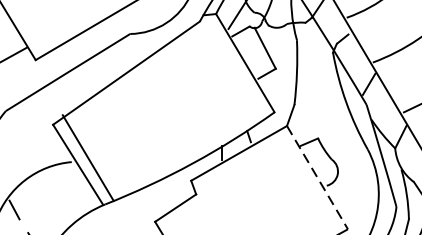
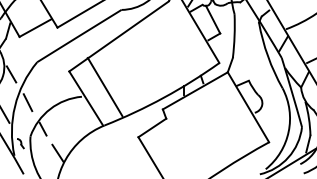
line: (87, 157) -> (104, 86), moved
line: (317, 177) -> (248, 107), dashed -> solid

